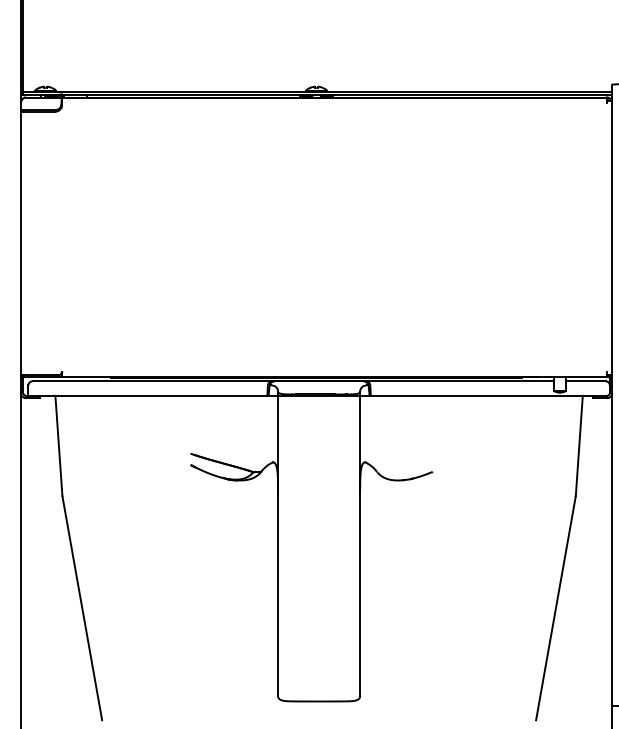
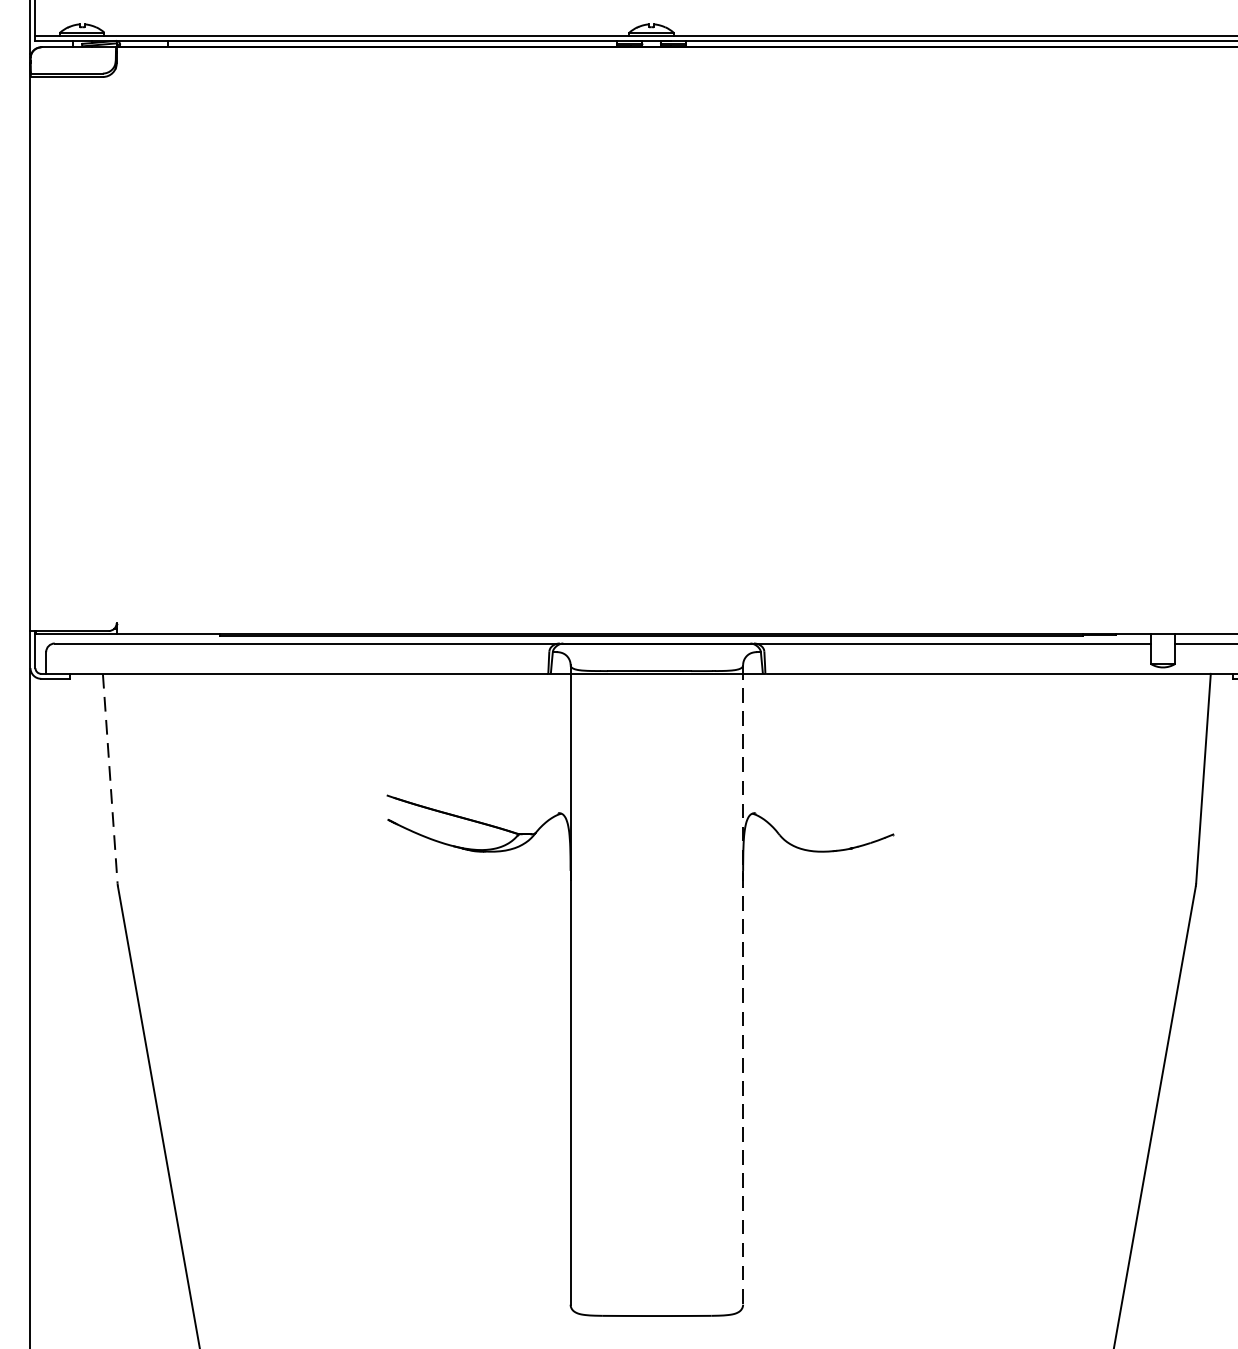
line: (58, 445) -> (109, 778), solid -> dashed
line: (360, 544) -> (743, 986), solid -> dashed

